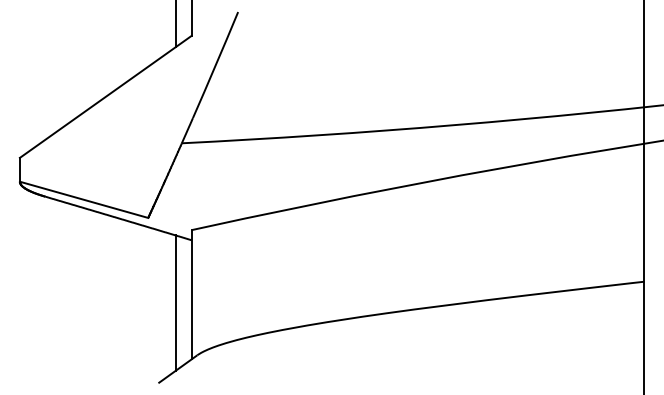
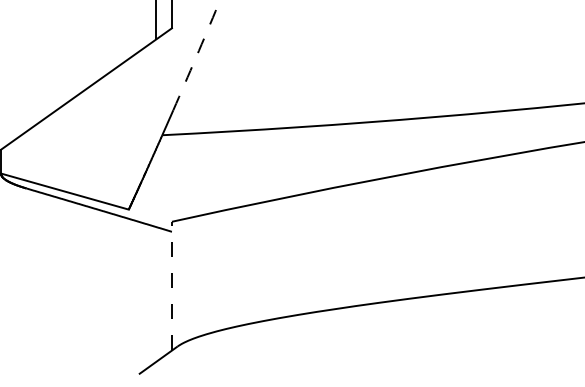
arc: (215, 65) -> (195, 57), solid -> dashed
line: (191, 294) -> (171, 285), solid -> dashed
line: (175, 302) -> (155, 293), removed

